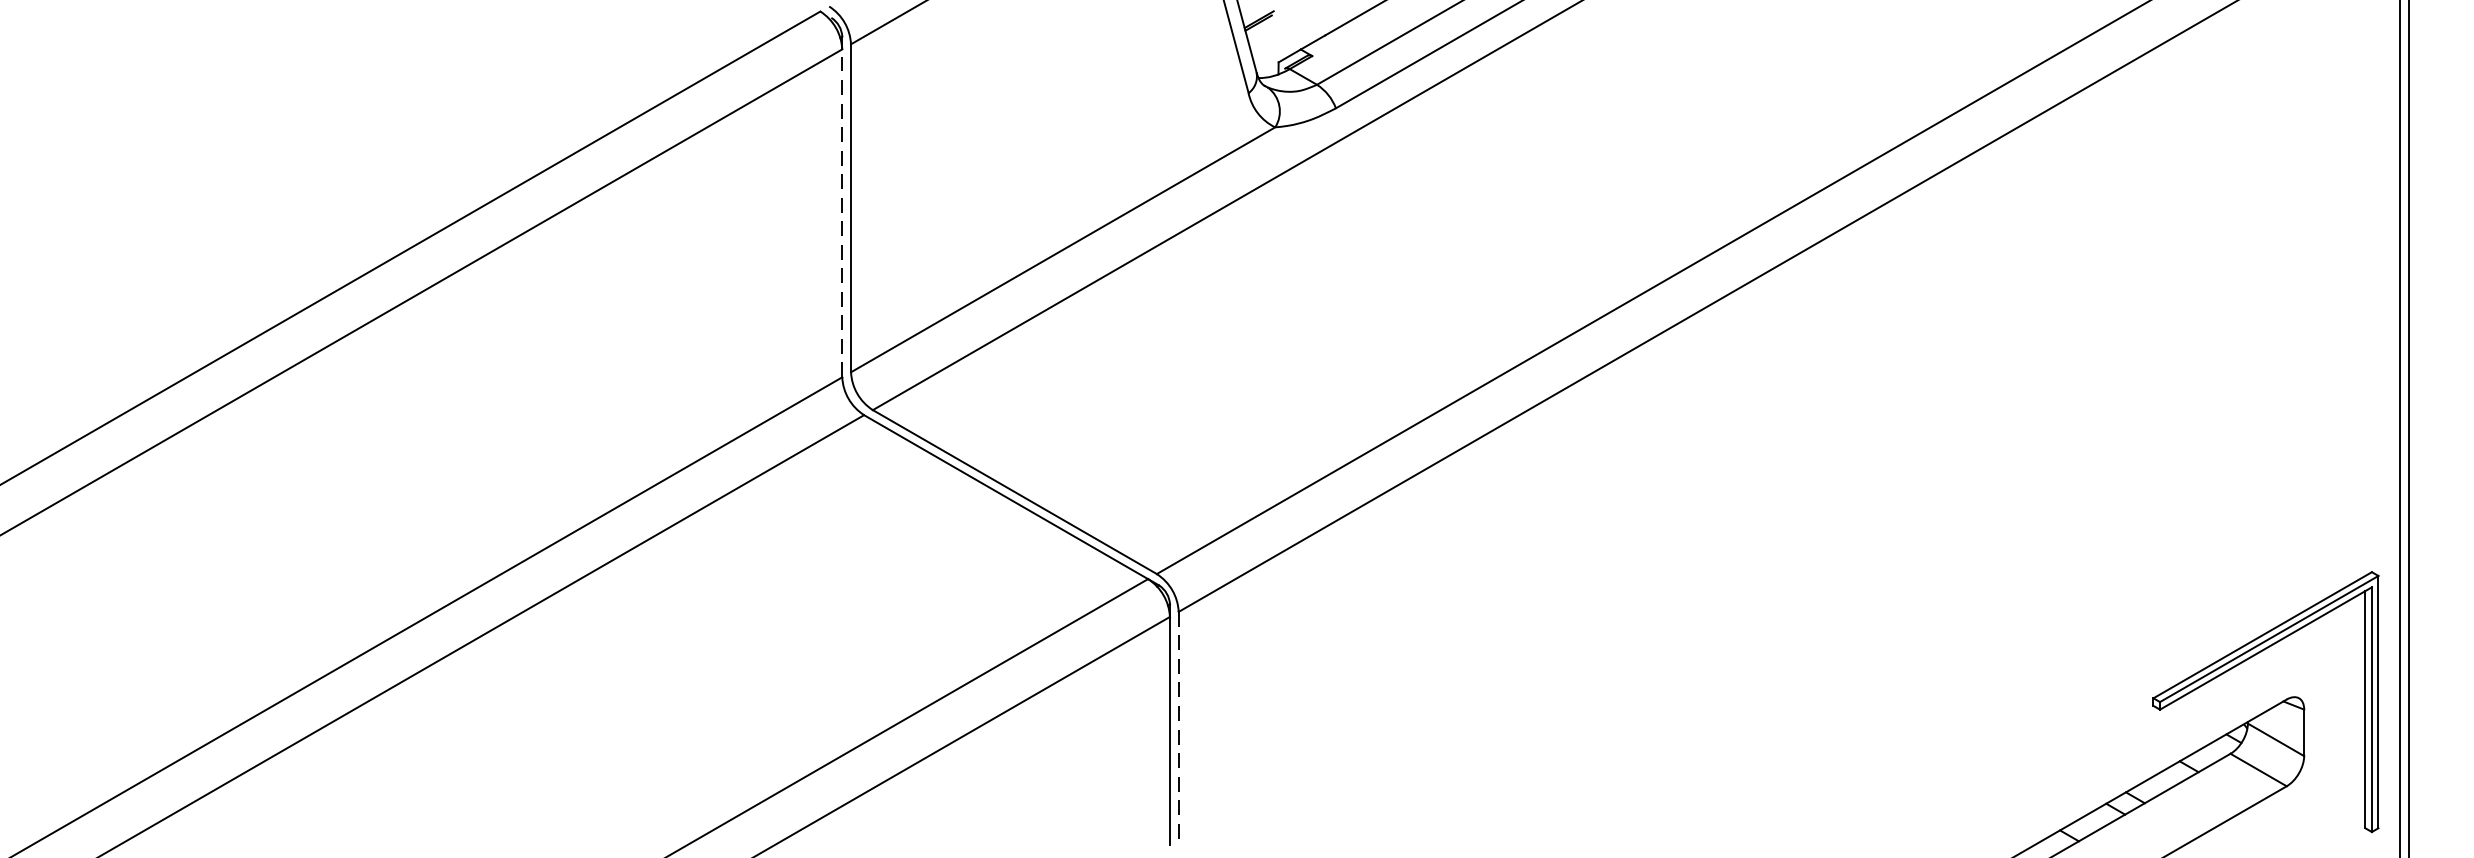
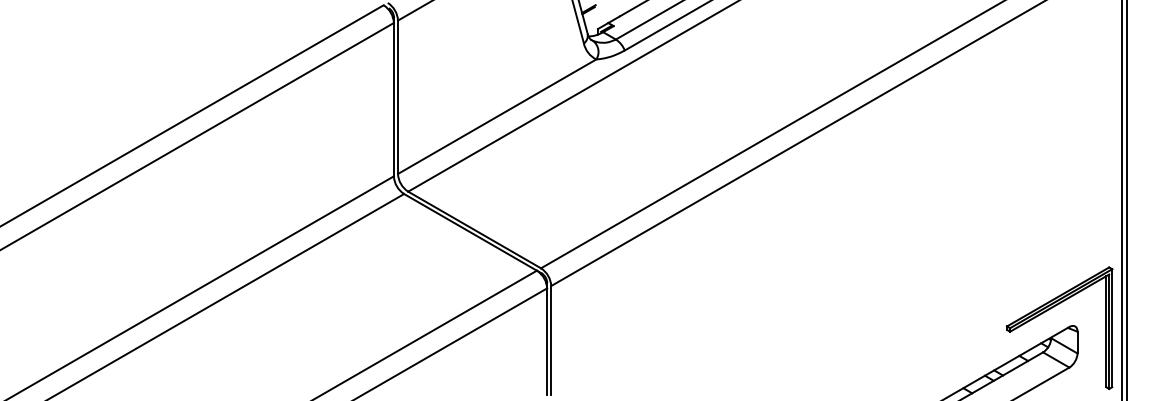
line: (841, 213) -> (393, 99), dashed -> solid
line: (1179, 728) -> (551, 340), dashed -> solid

